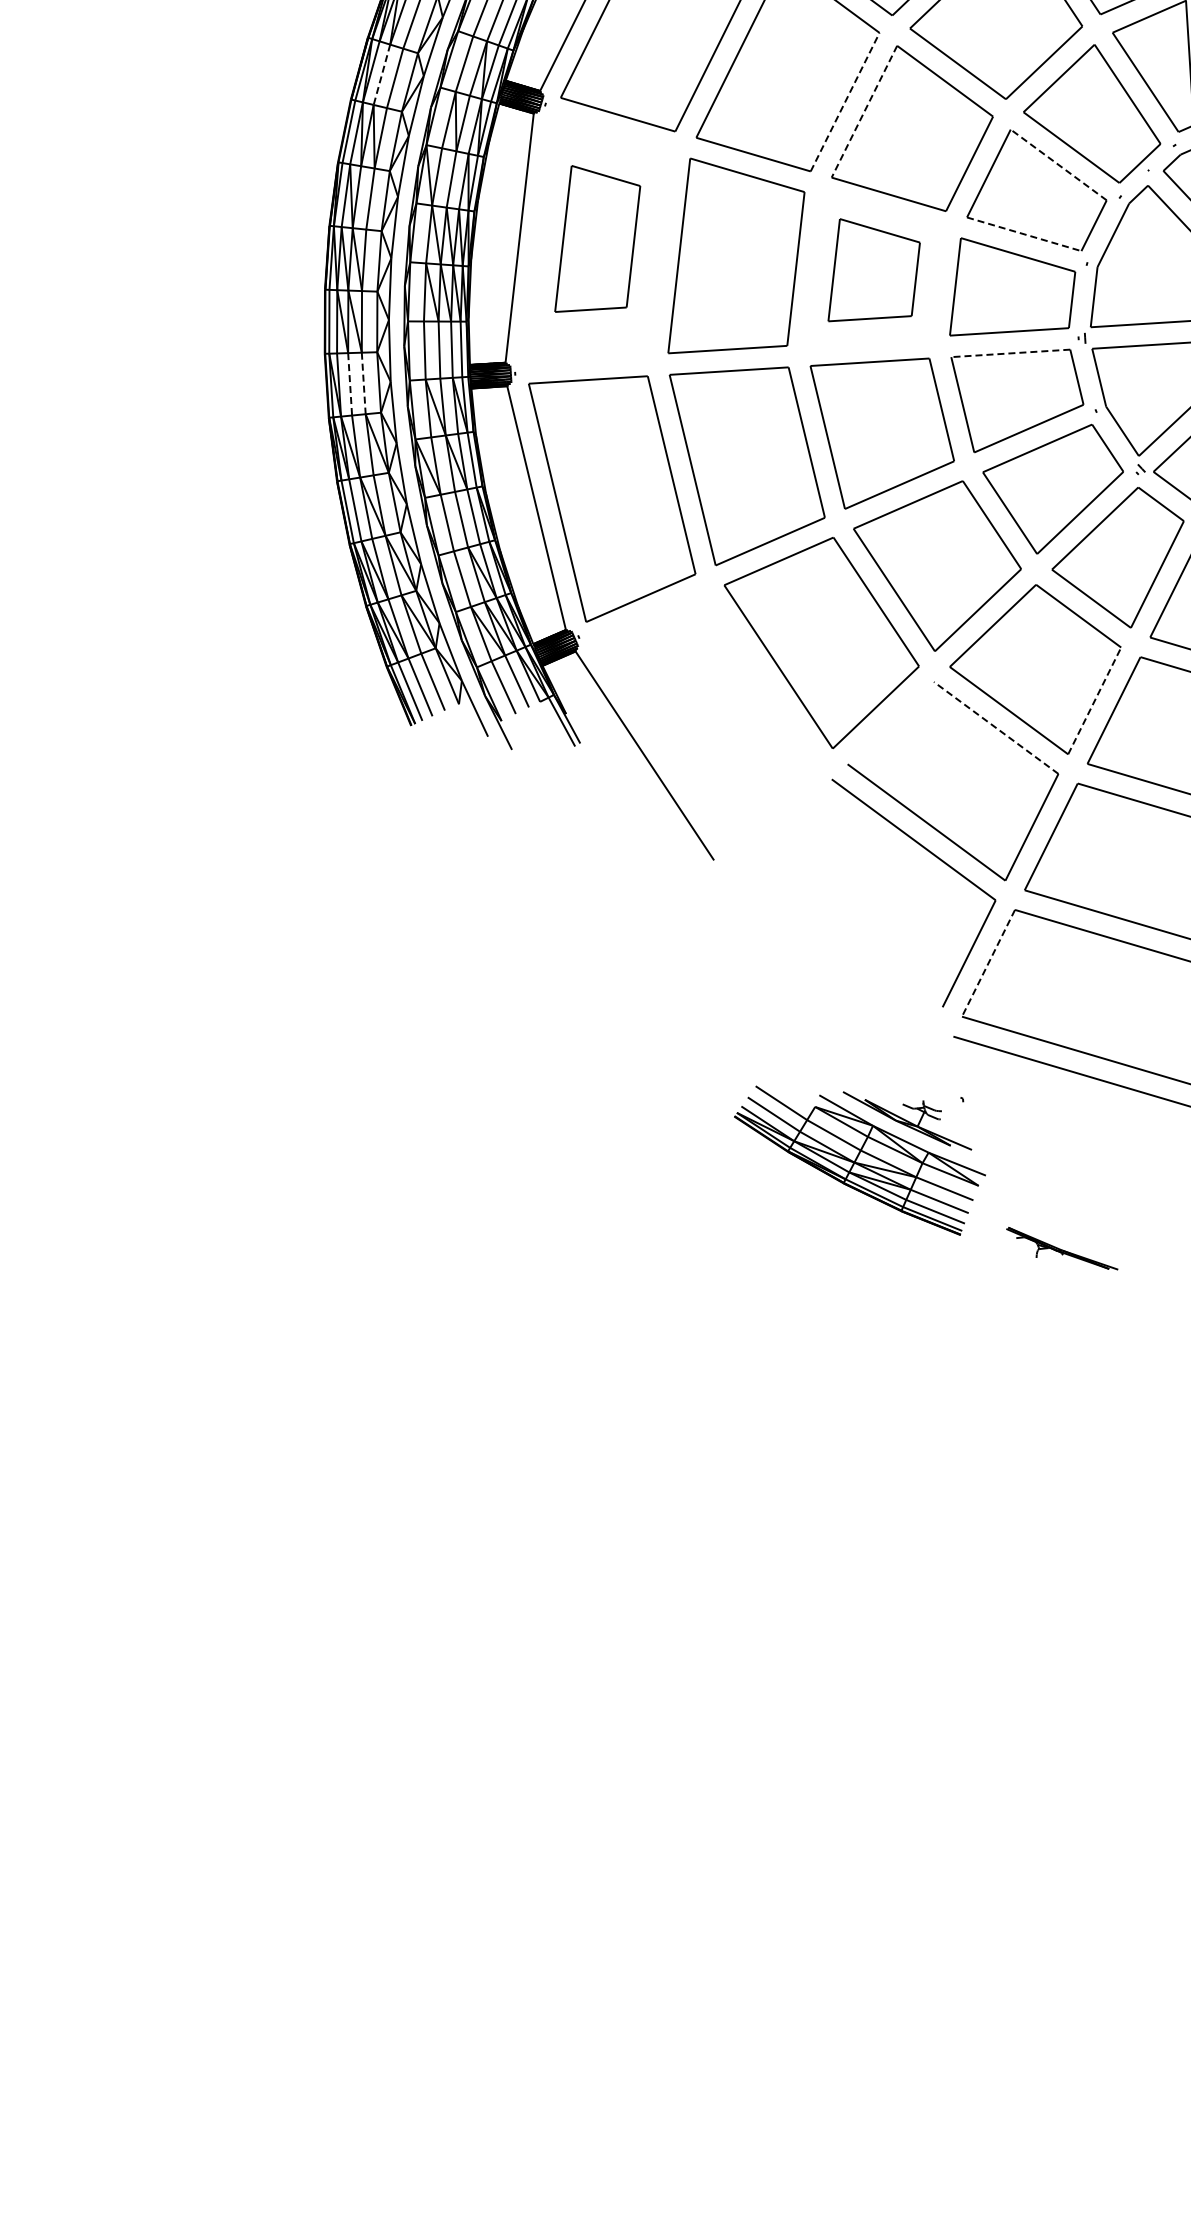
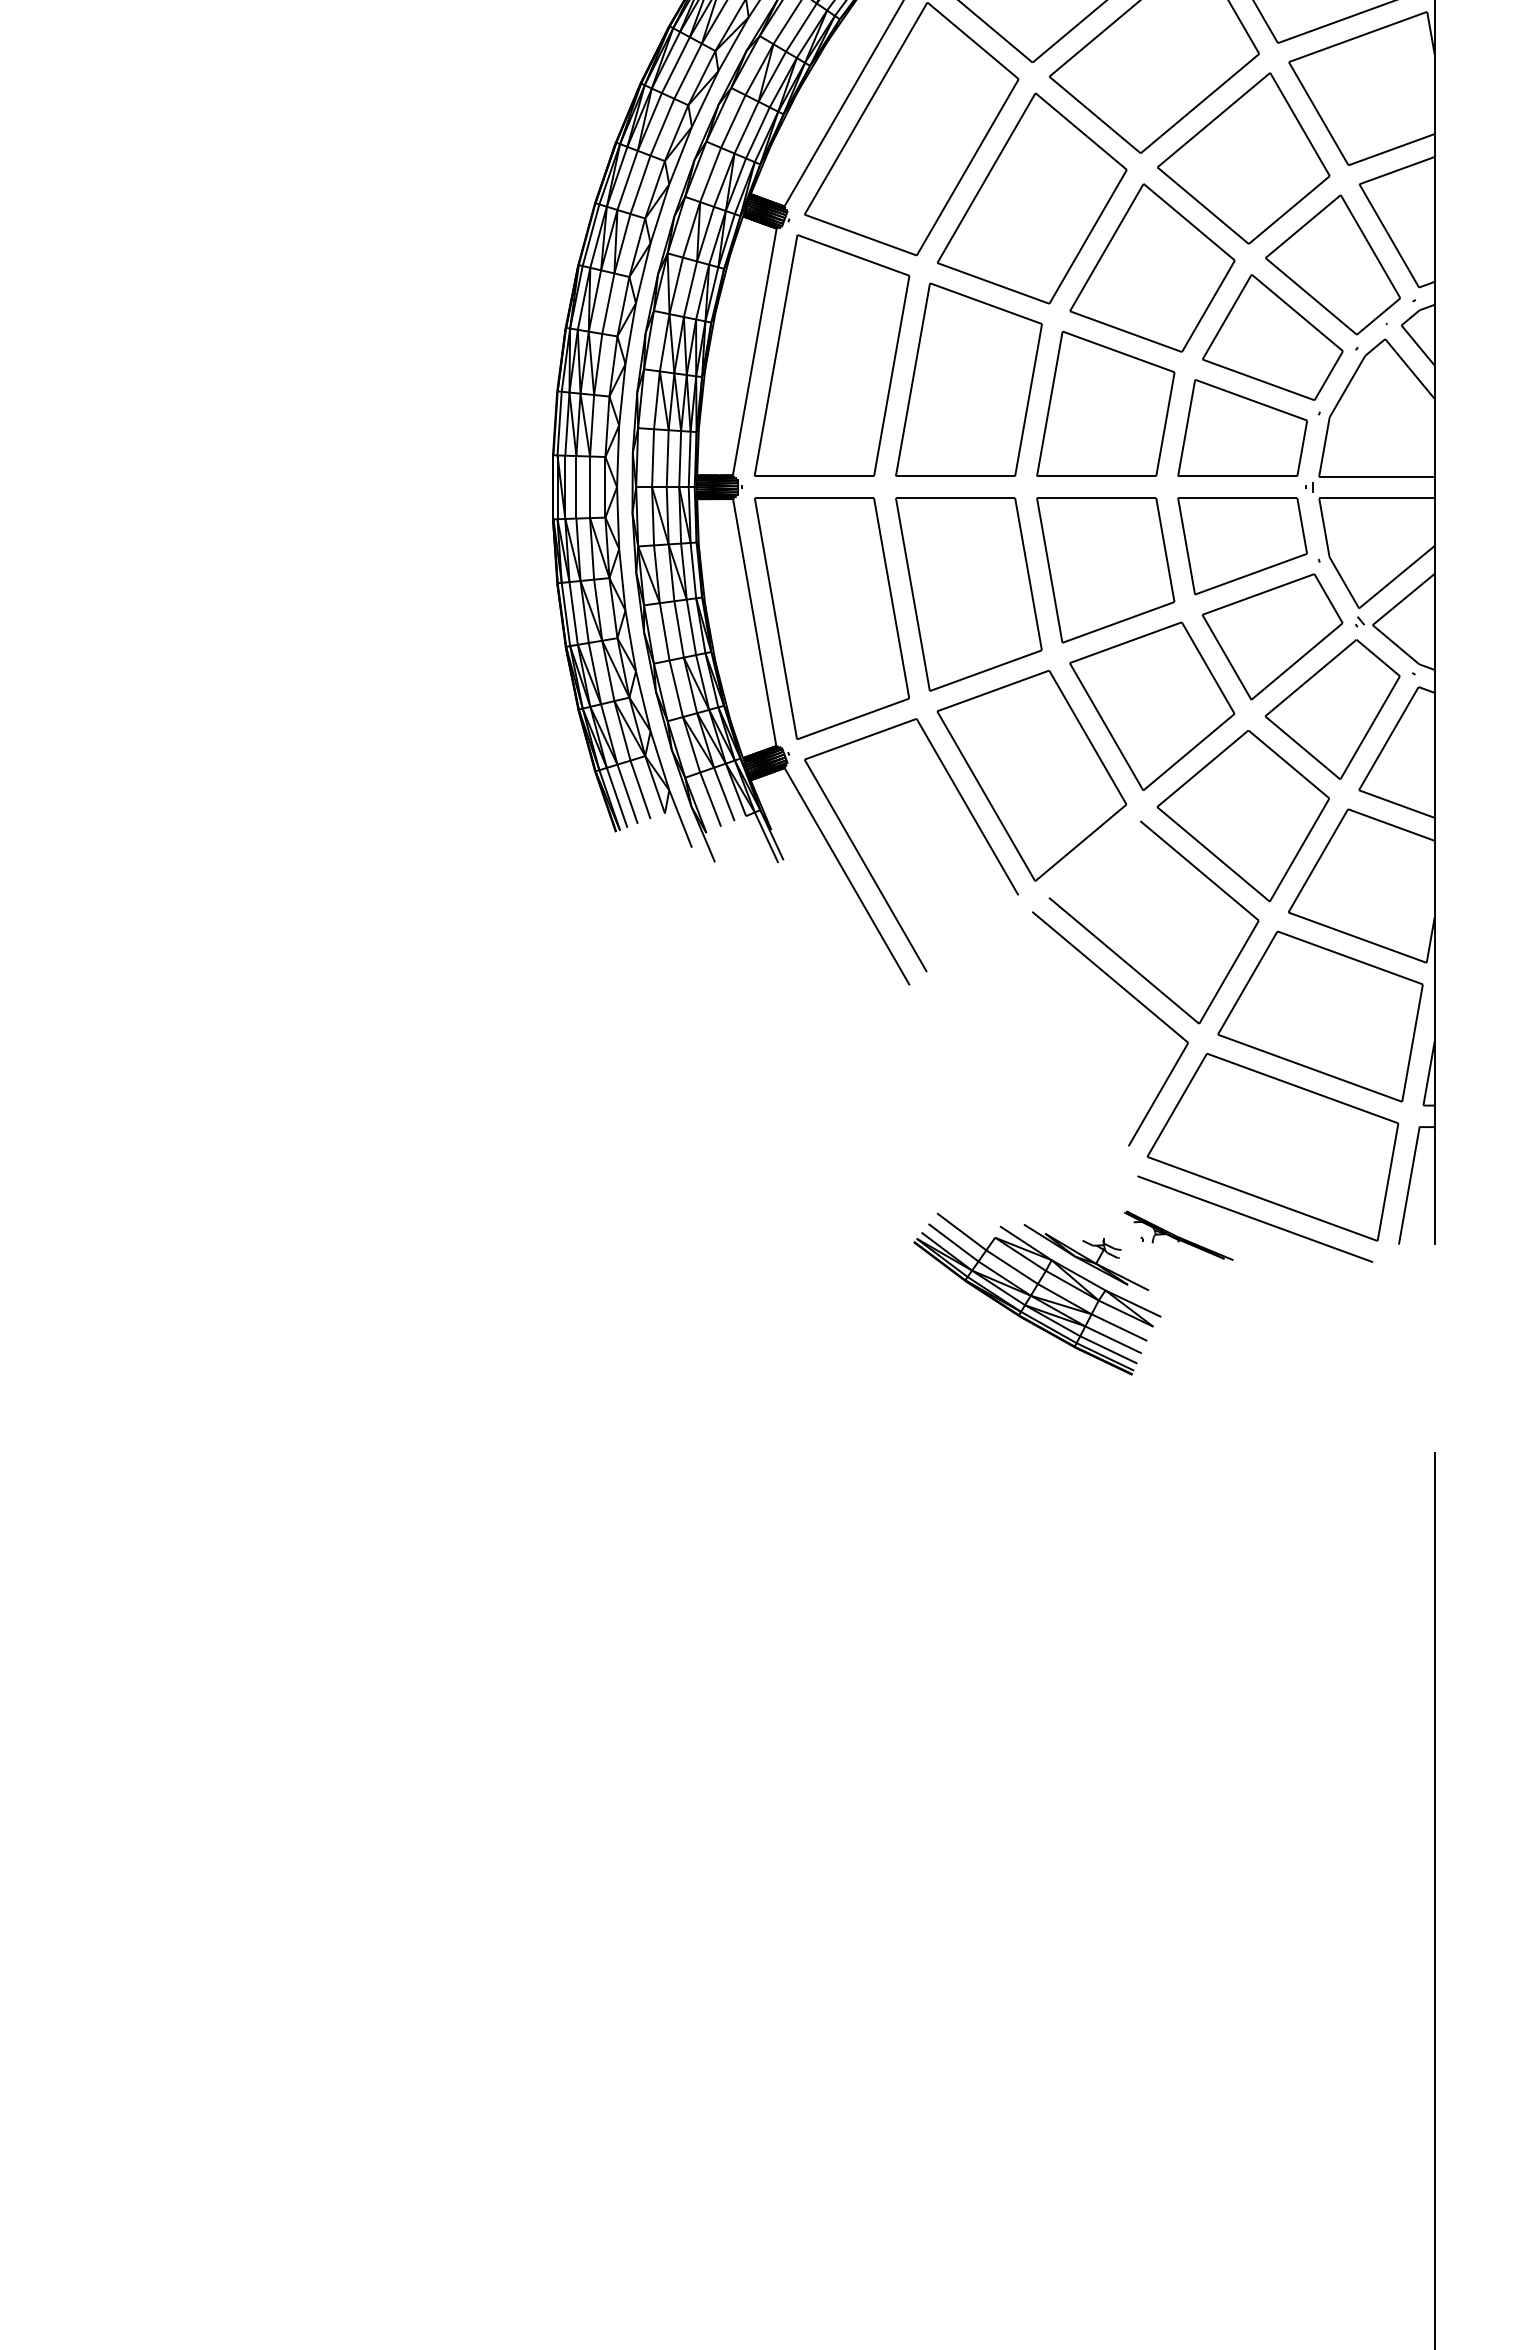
line: (381, 74) -> (627, 180), dashed -> solid
line: (845, 101) -> (1088, 236), dashed -> solid
line: (864, 111) -> (1106, 247), dashed -> solid
line: (1058, 164) -> (1297, 312), dashed -> solid
line: (1024, 233) -> (1258, 379), dashed -> solid
part: (596, 236) -> (831, 355), size x1.67
part: (872, 267) -> (1105, 403), size x1.43
line: (1010, 352) -> (1237, 497), dashed -> solid
line: (364, 383) -> (590, 487), dashed -> solid
line: (350, 384) -> (576, 487), dashed -> solid
line: (1094, 701) -> (1299, 850), dashed -> solid
line: (996, 727) -> (1199, 870), dashed -> solid
part: (667, 749) -> (870, 871), added
line: (988, 963) -> (1177, 1105), dashed -> solid
part: (1061, 1248) -> (1178, 1235), moved

